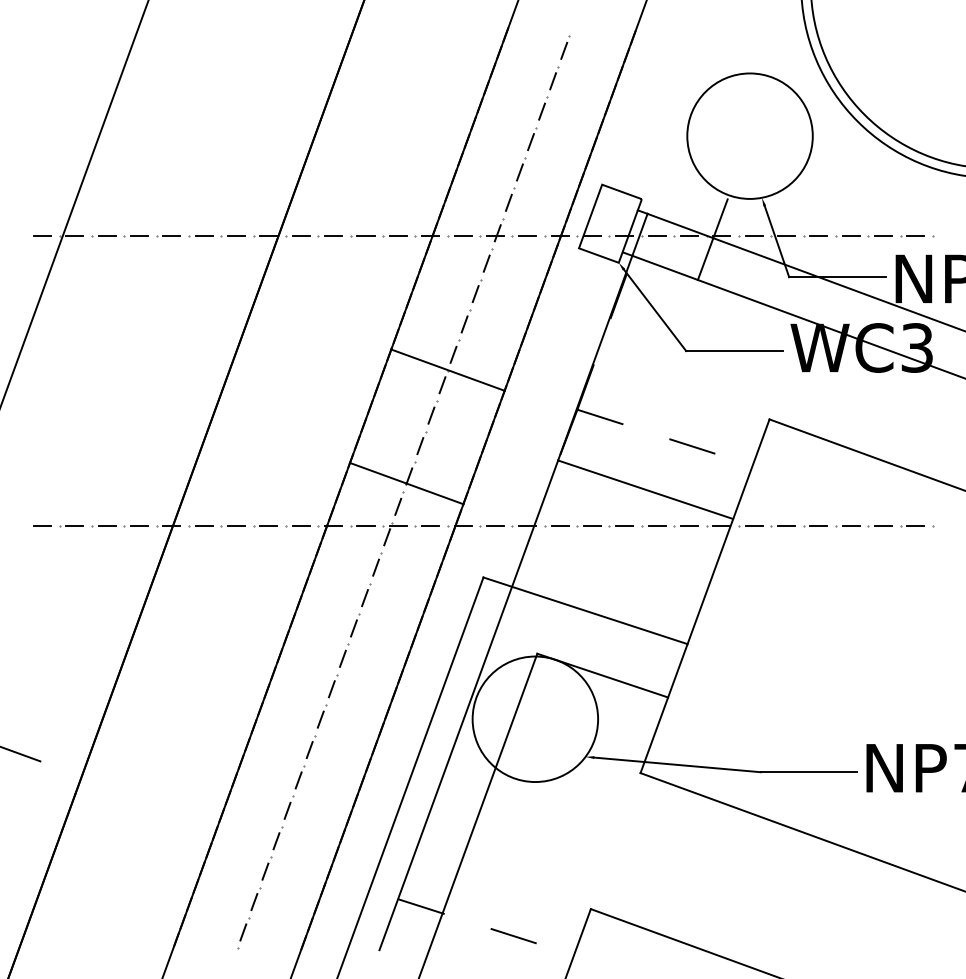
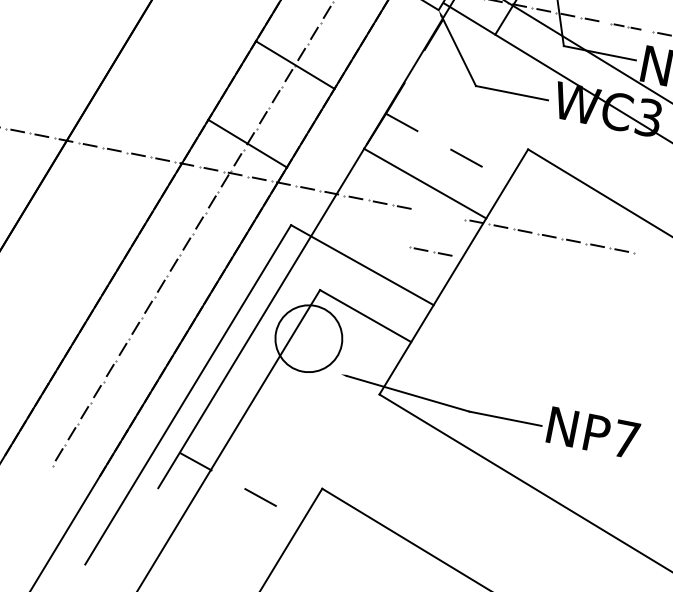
part: (863, 236) -> (625, 26), size x0.7
part: (669, 526) -> (430, 251), moved
circle: (535, 719) -> (308, 338), size x0.7

